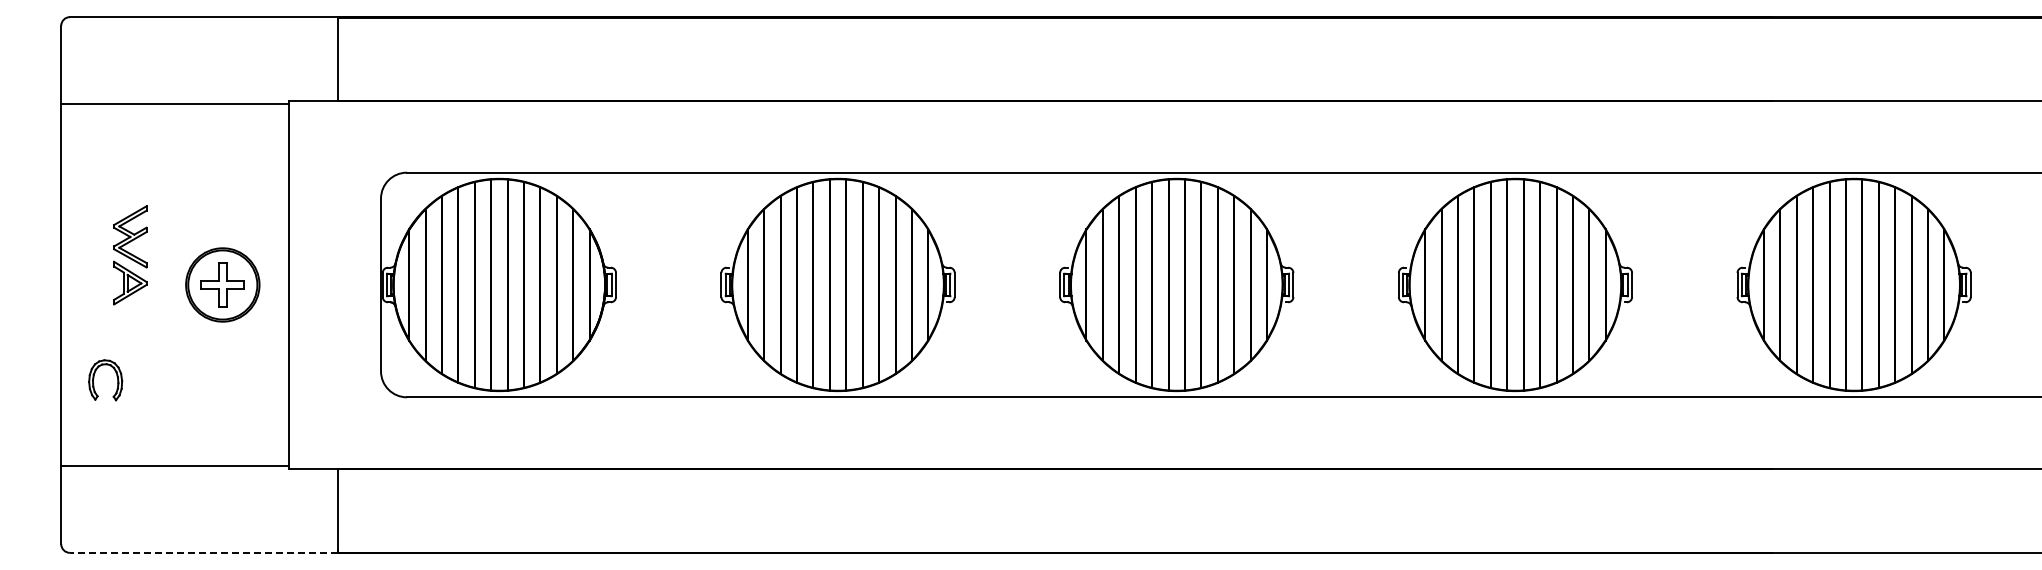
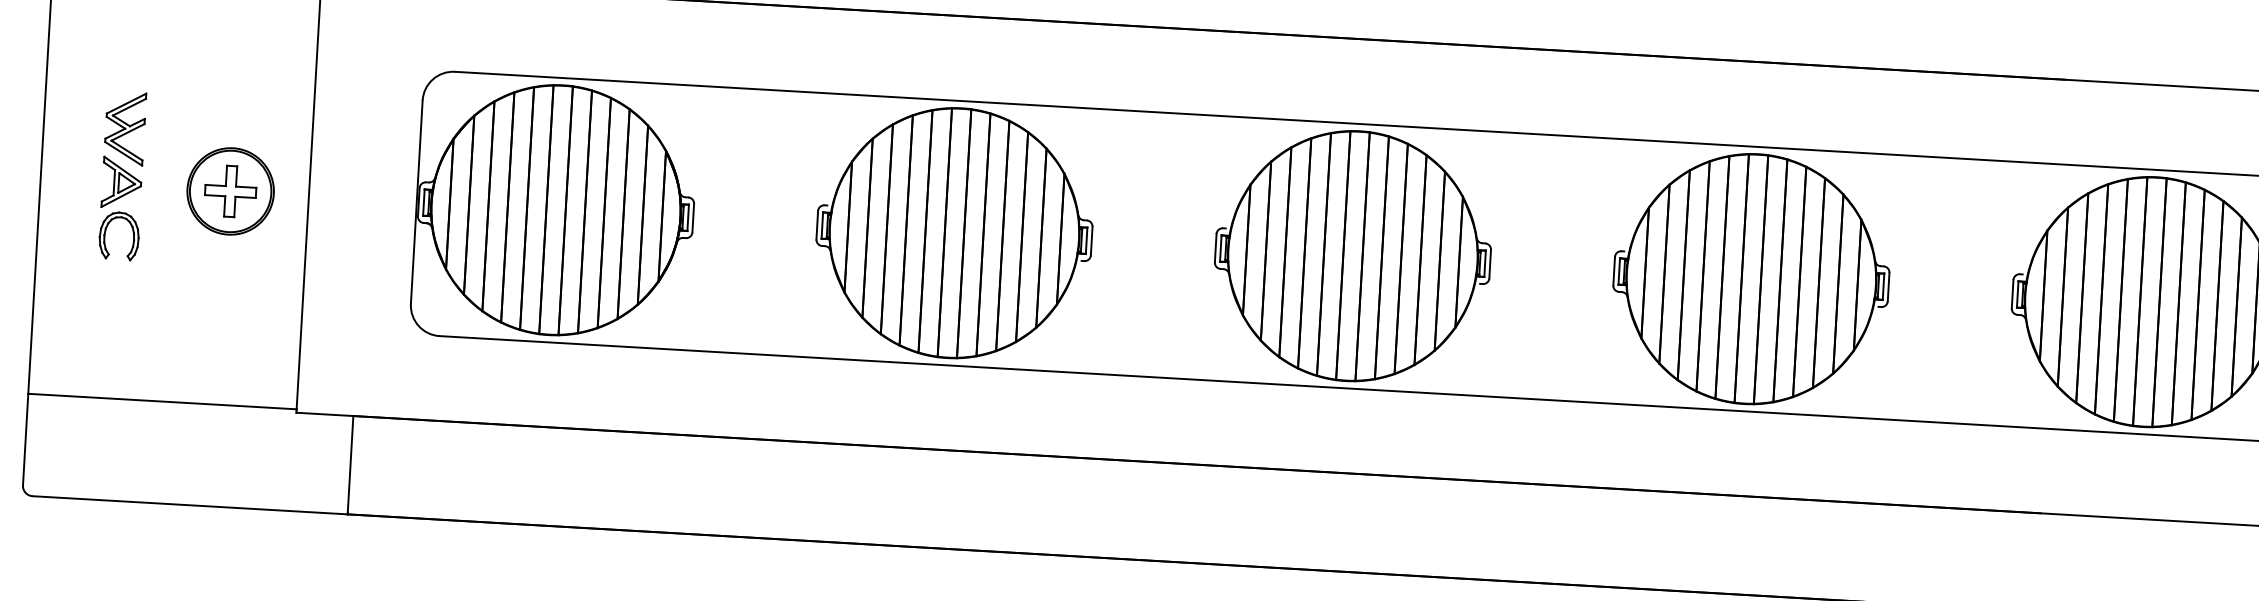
part: (94, 378) -> (106, 233), moved
line: (203, 552) -> (189, 504), dashed -> solid

